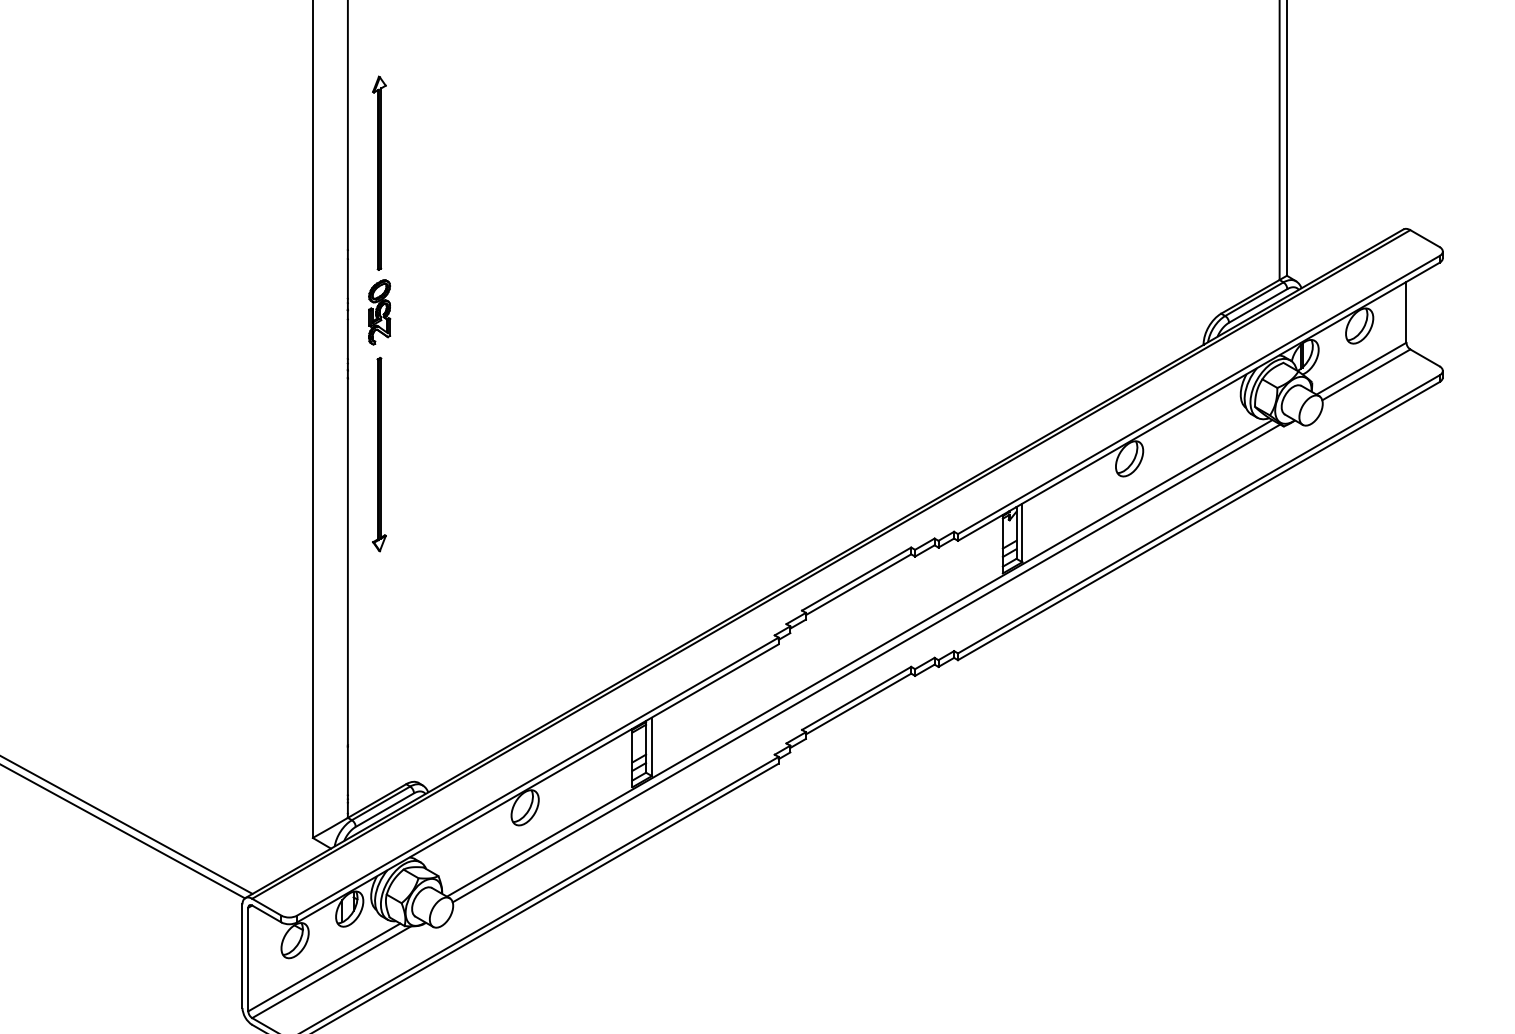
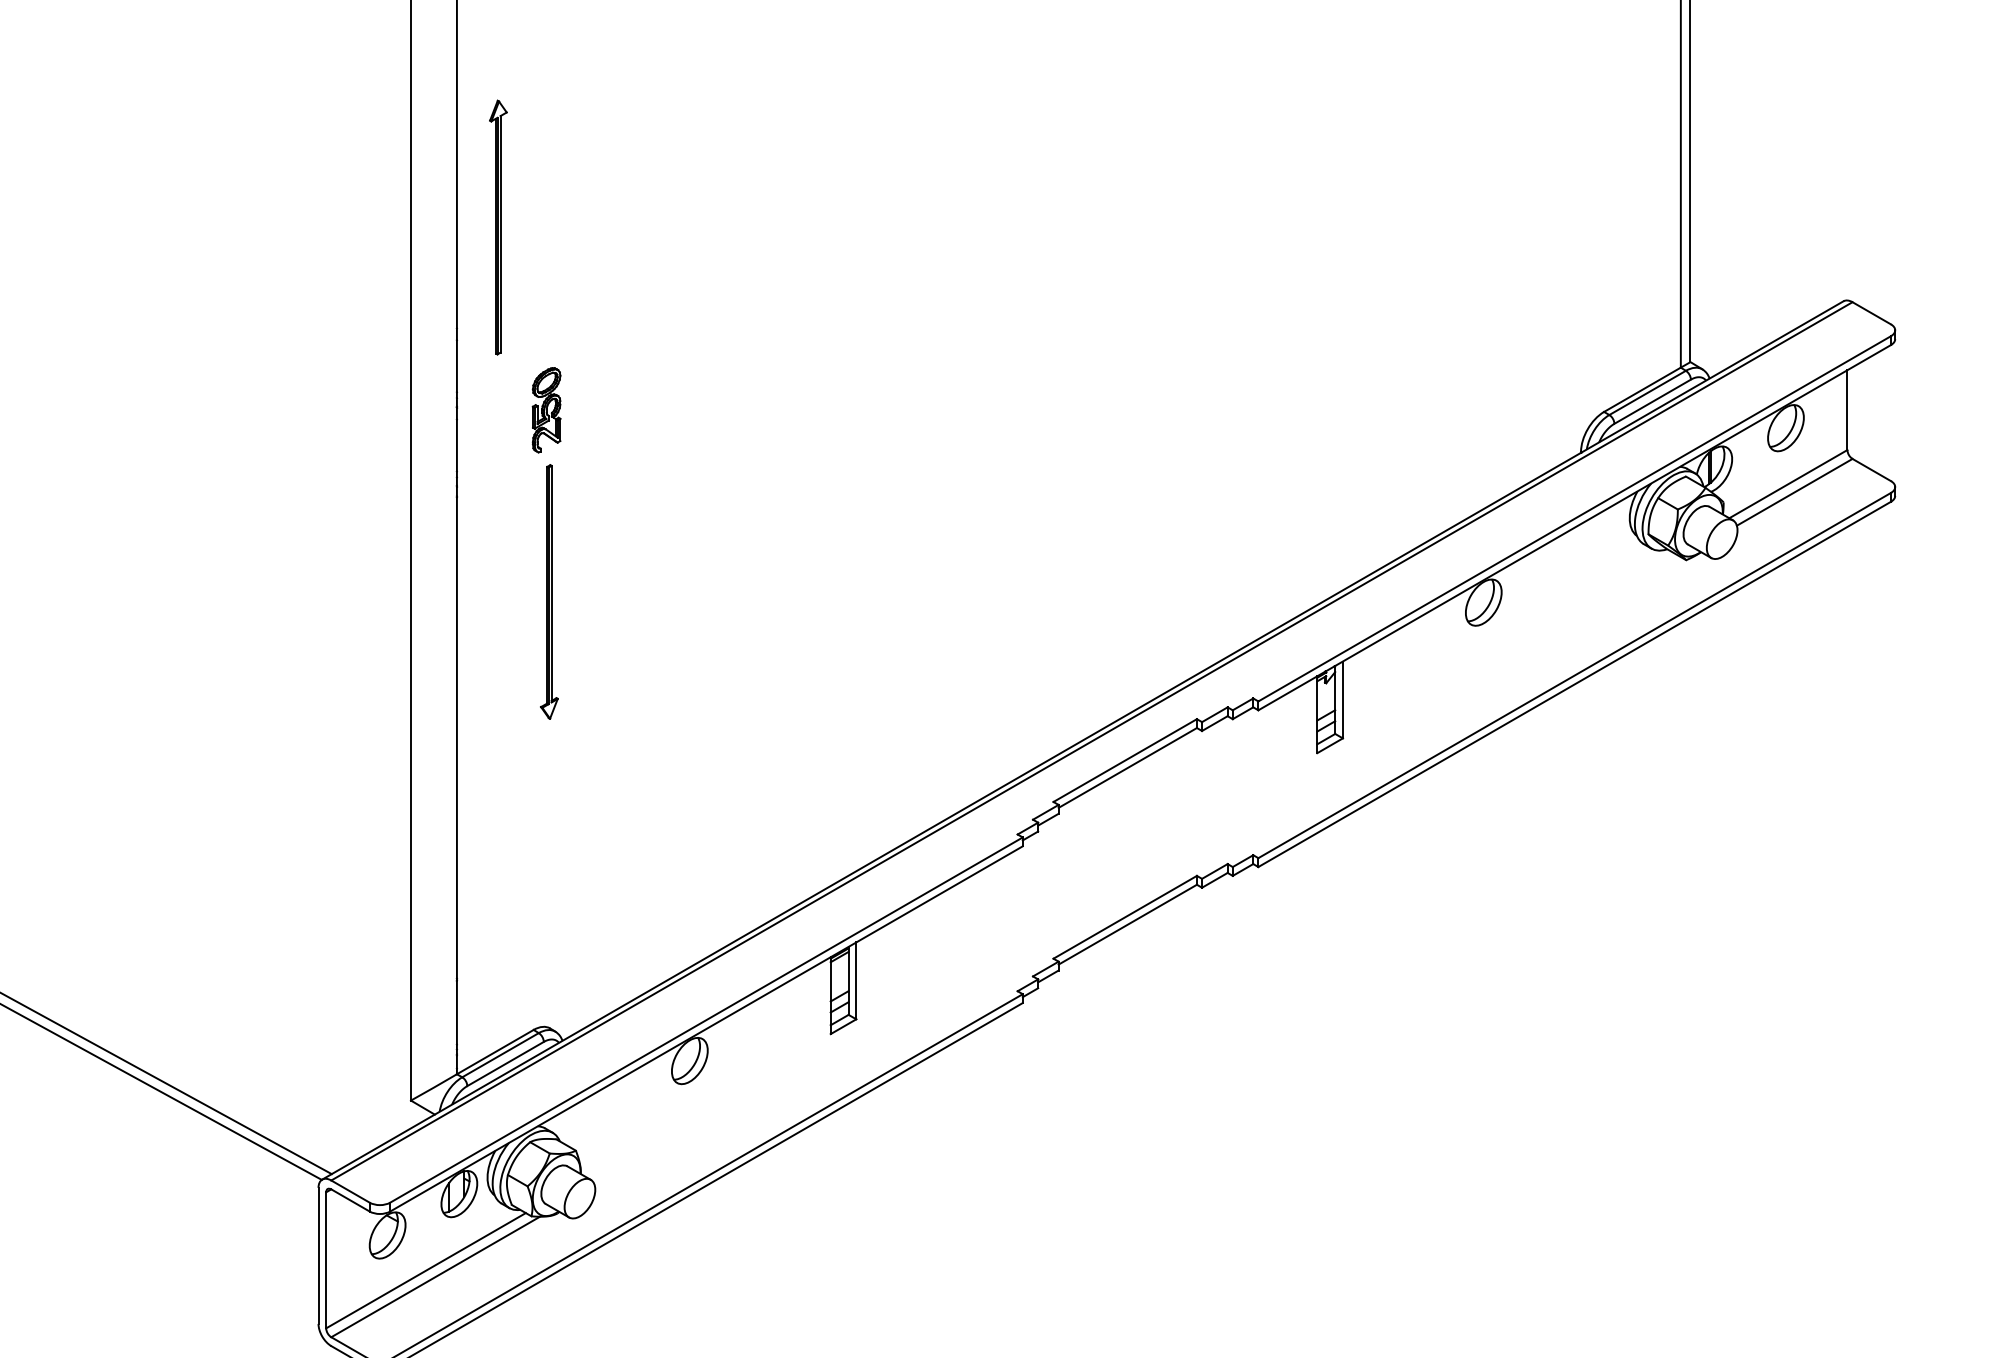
part: (379, 312) -> (546, 410), moved
part: (379, 454) -> (549, 591), moved
line: (859, 658) -> (1129, 864), removed
line: (865, 663) -> (1137, 871), removed

